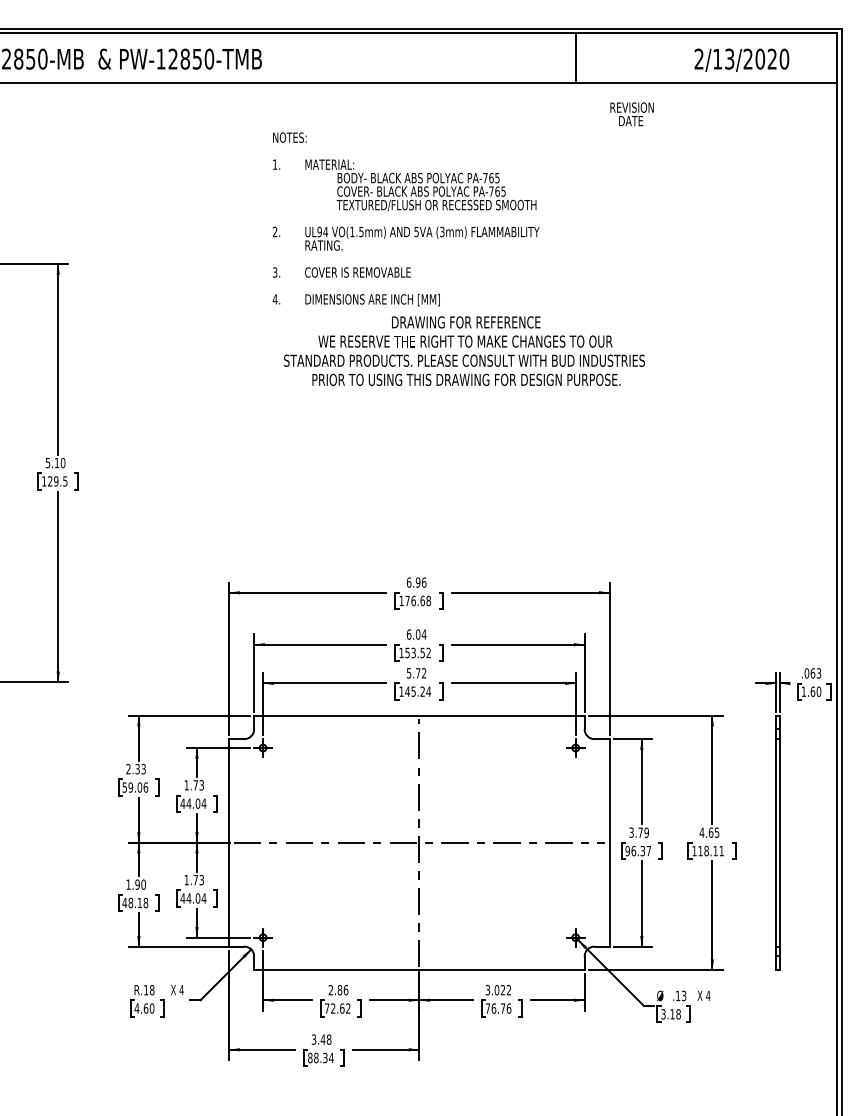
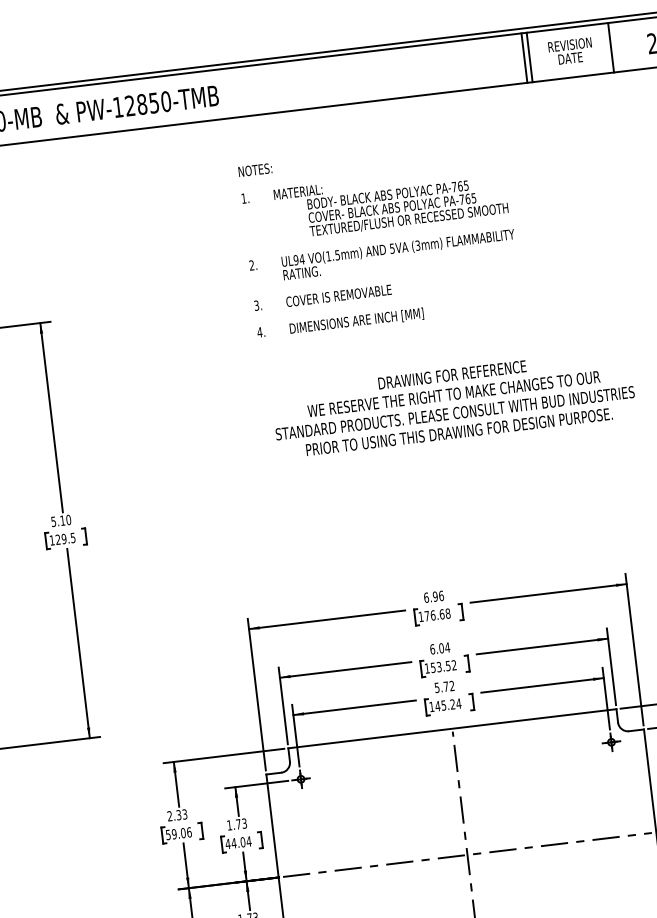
line: (570, 58) -> (524, 58), added
line: (657, 58) -> (611, 47), added
text: (631, 114) -> (570, 51), moved
text: (464, 350) -> (453, 403), moved

